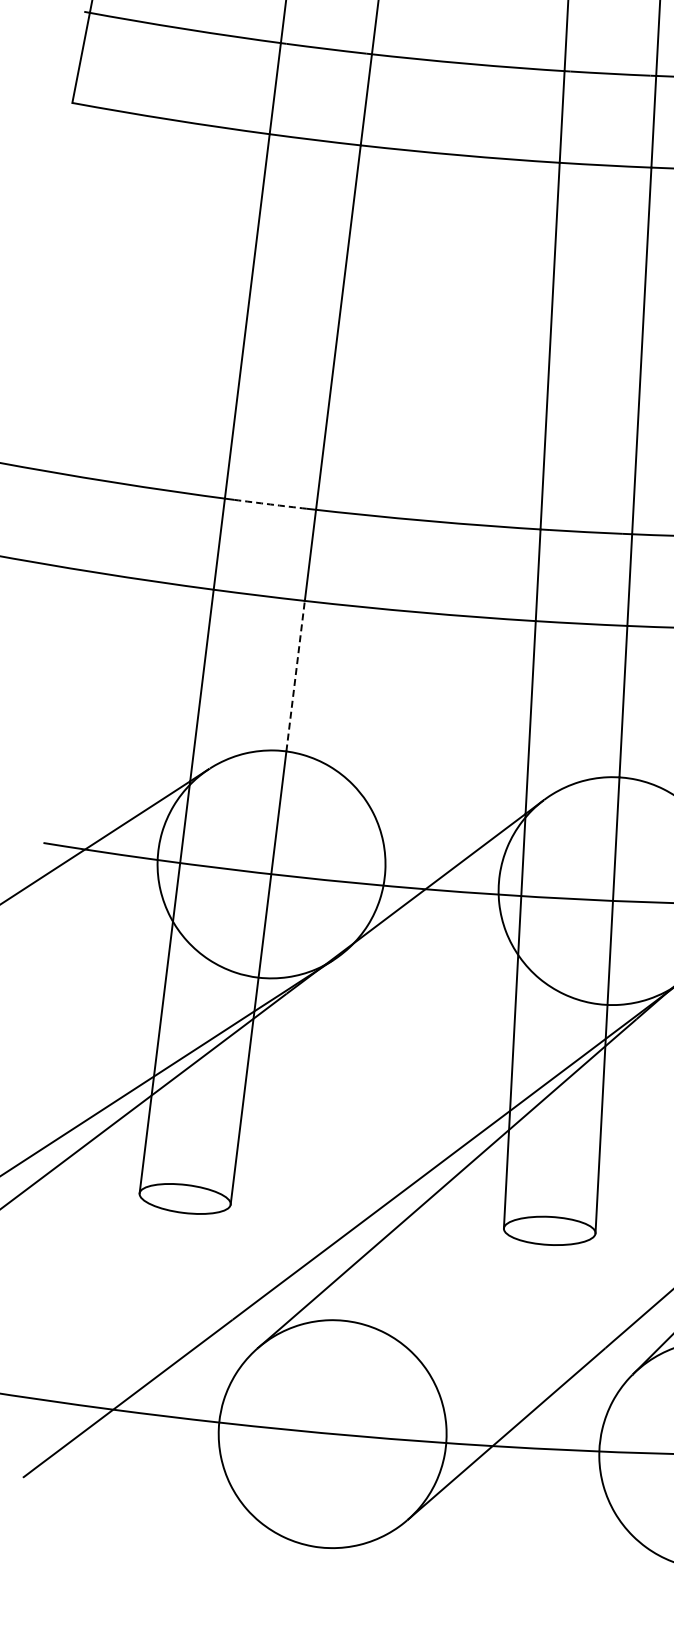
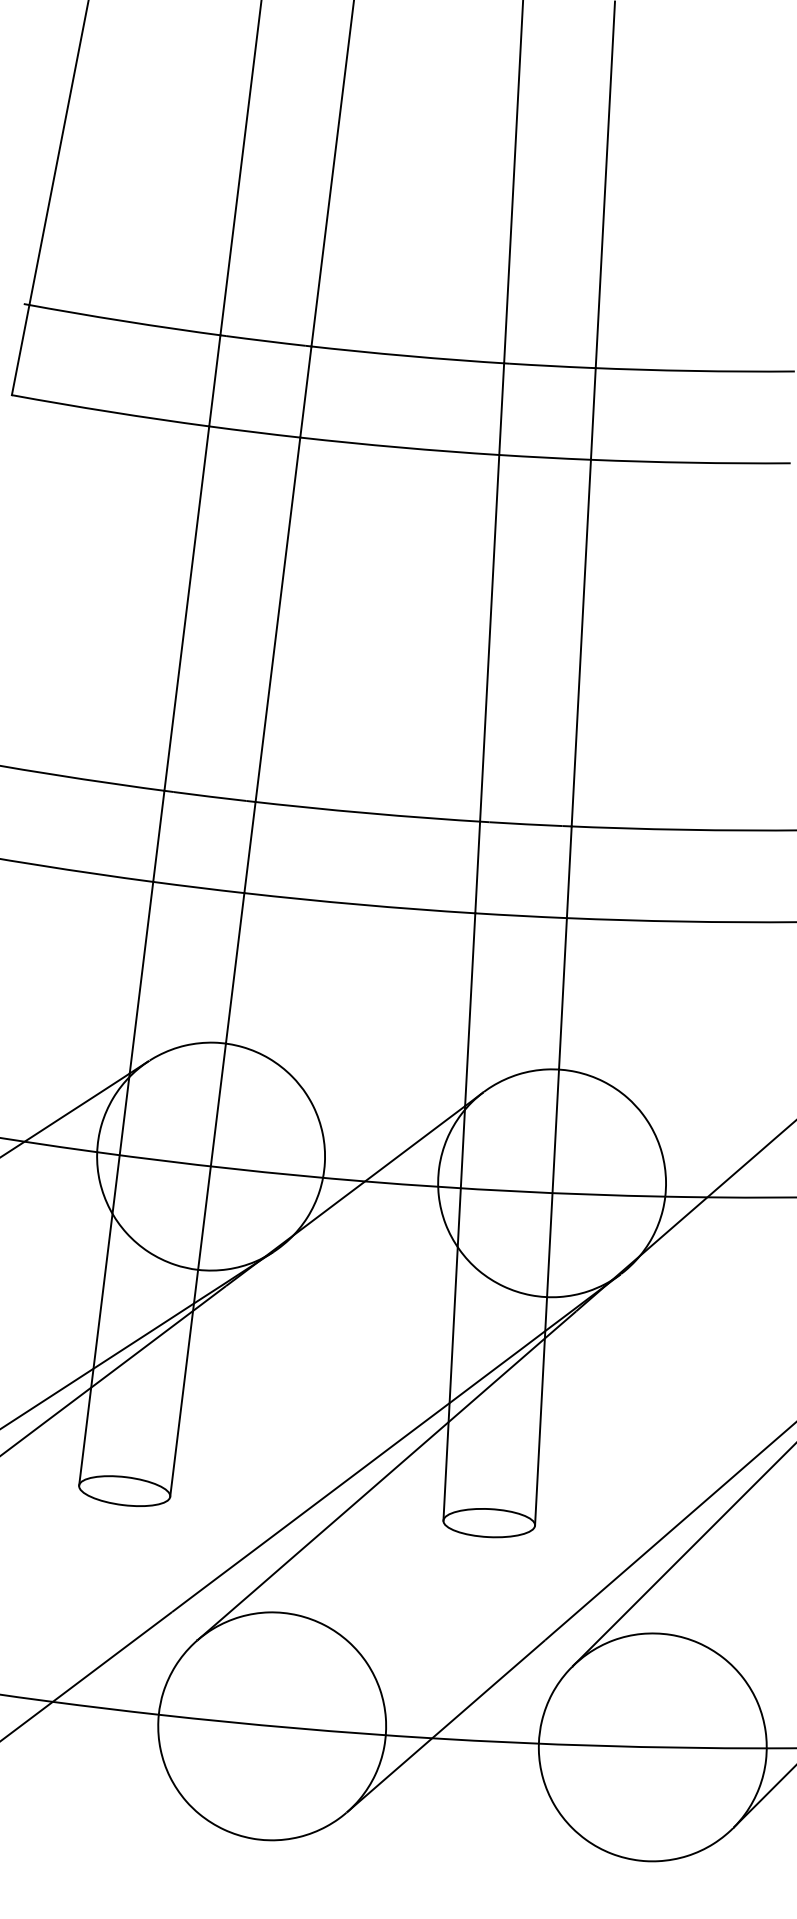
arc: (270, 504) -> (210, 796), dashed -> solid
line: (295, 676) -> (235, 968), dashed -> solid

